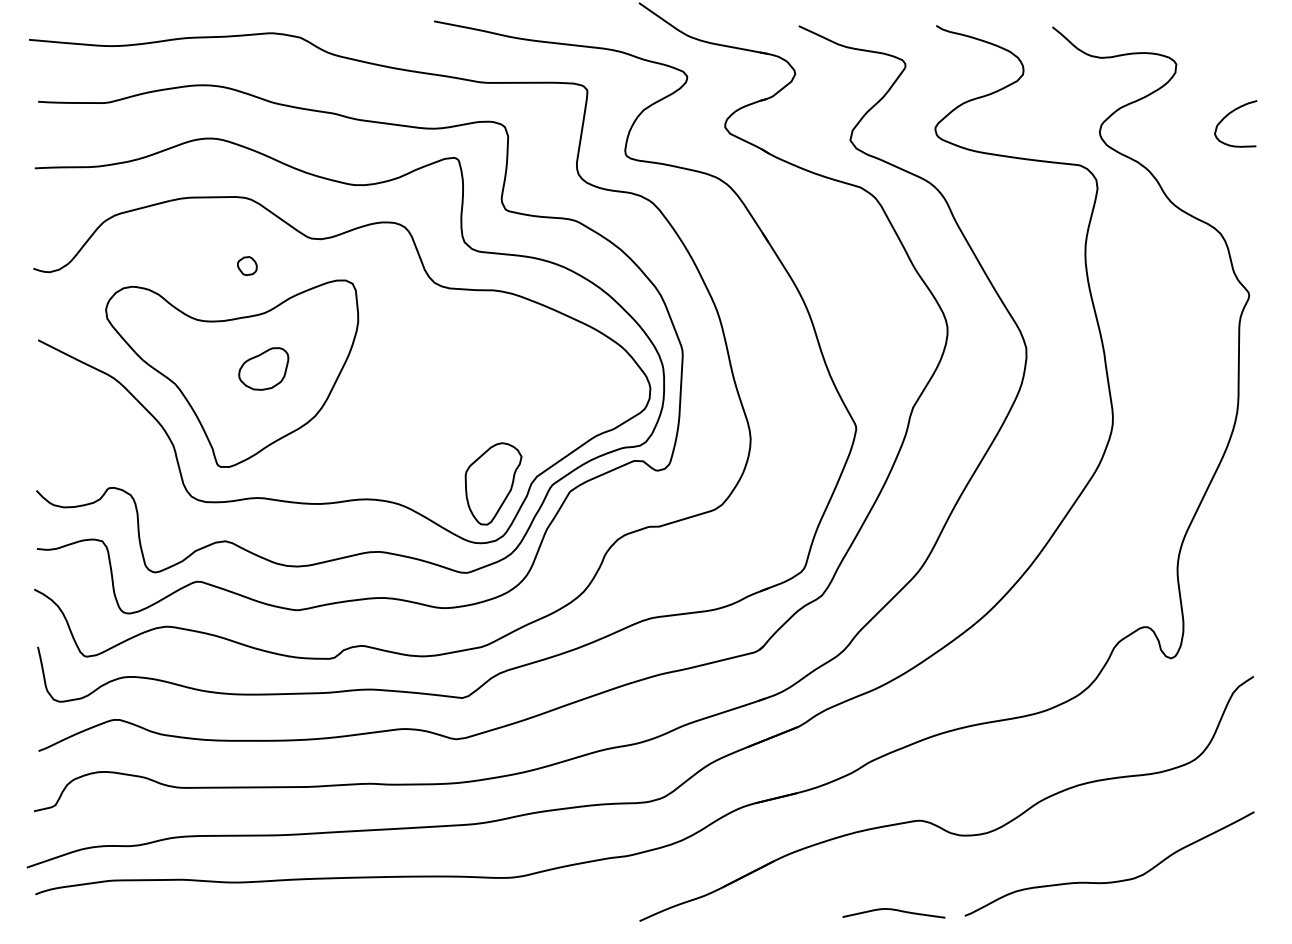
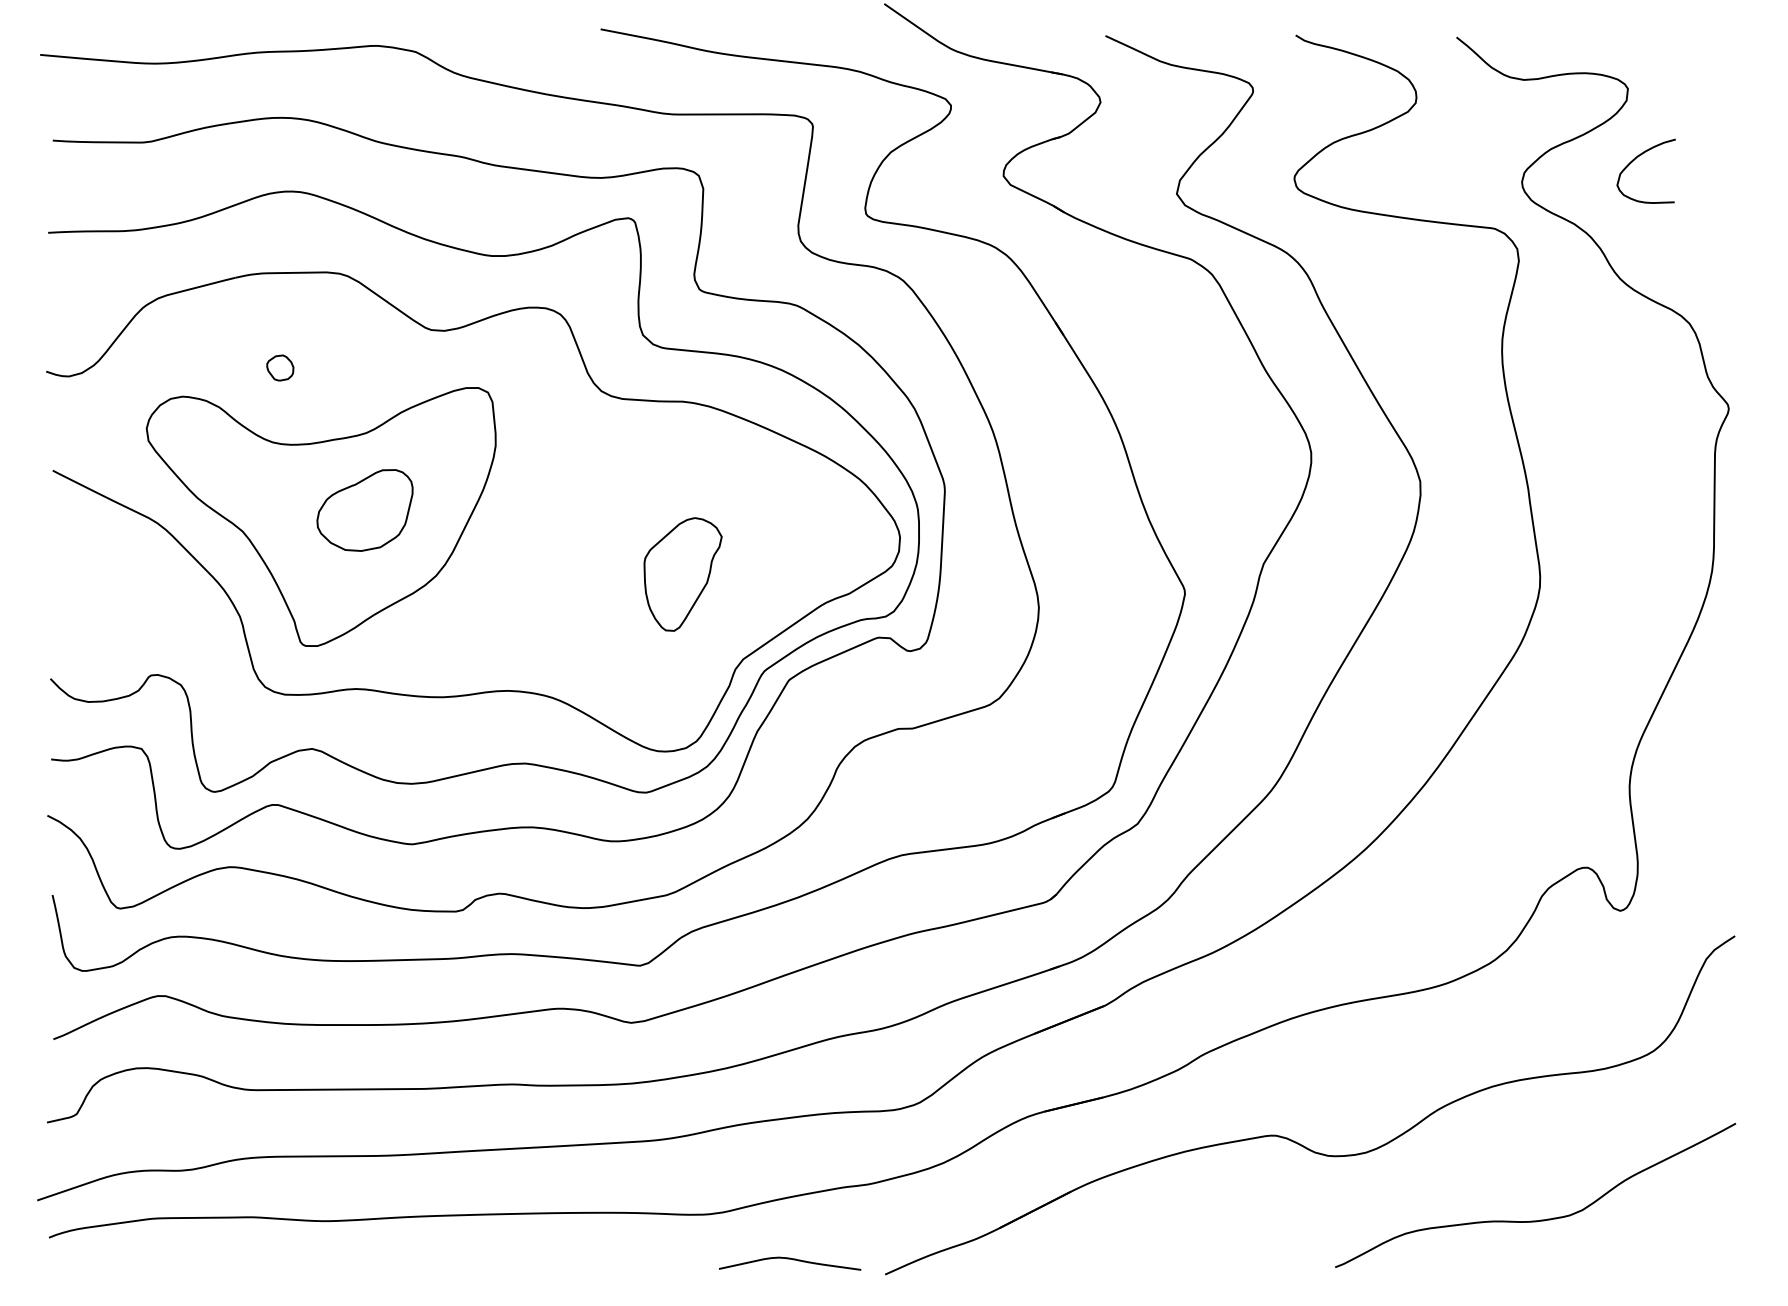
curve: (1230, 113) -> (1638, 157), moved
part: (247, 265) -> (280, 367), moved
part: (263, 369) -> (364, 510), size x1.4
part: (493, 483) -> (682, 574), moved
curve: (894, 910) -> (790, 1259), moved

